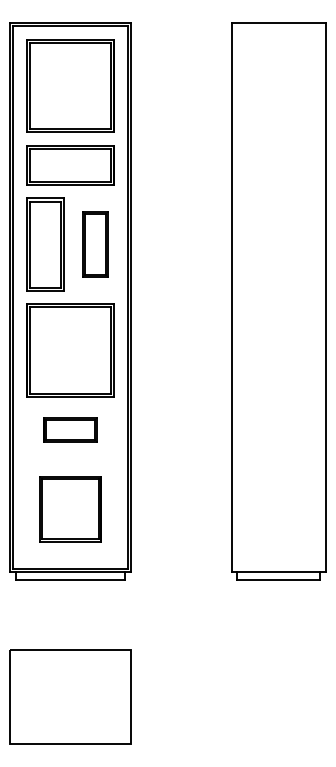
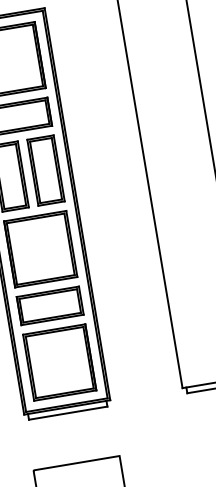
part: (95, 244) -> (45, 170), size x1.43
part: (70, 429) -> (50, 305), size x1.67
part: (70, 509) -> (59, 362), size x1.43

